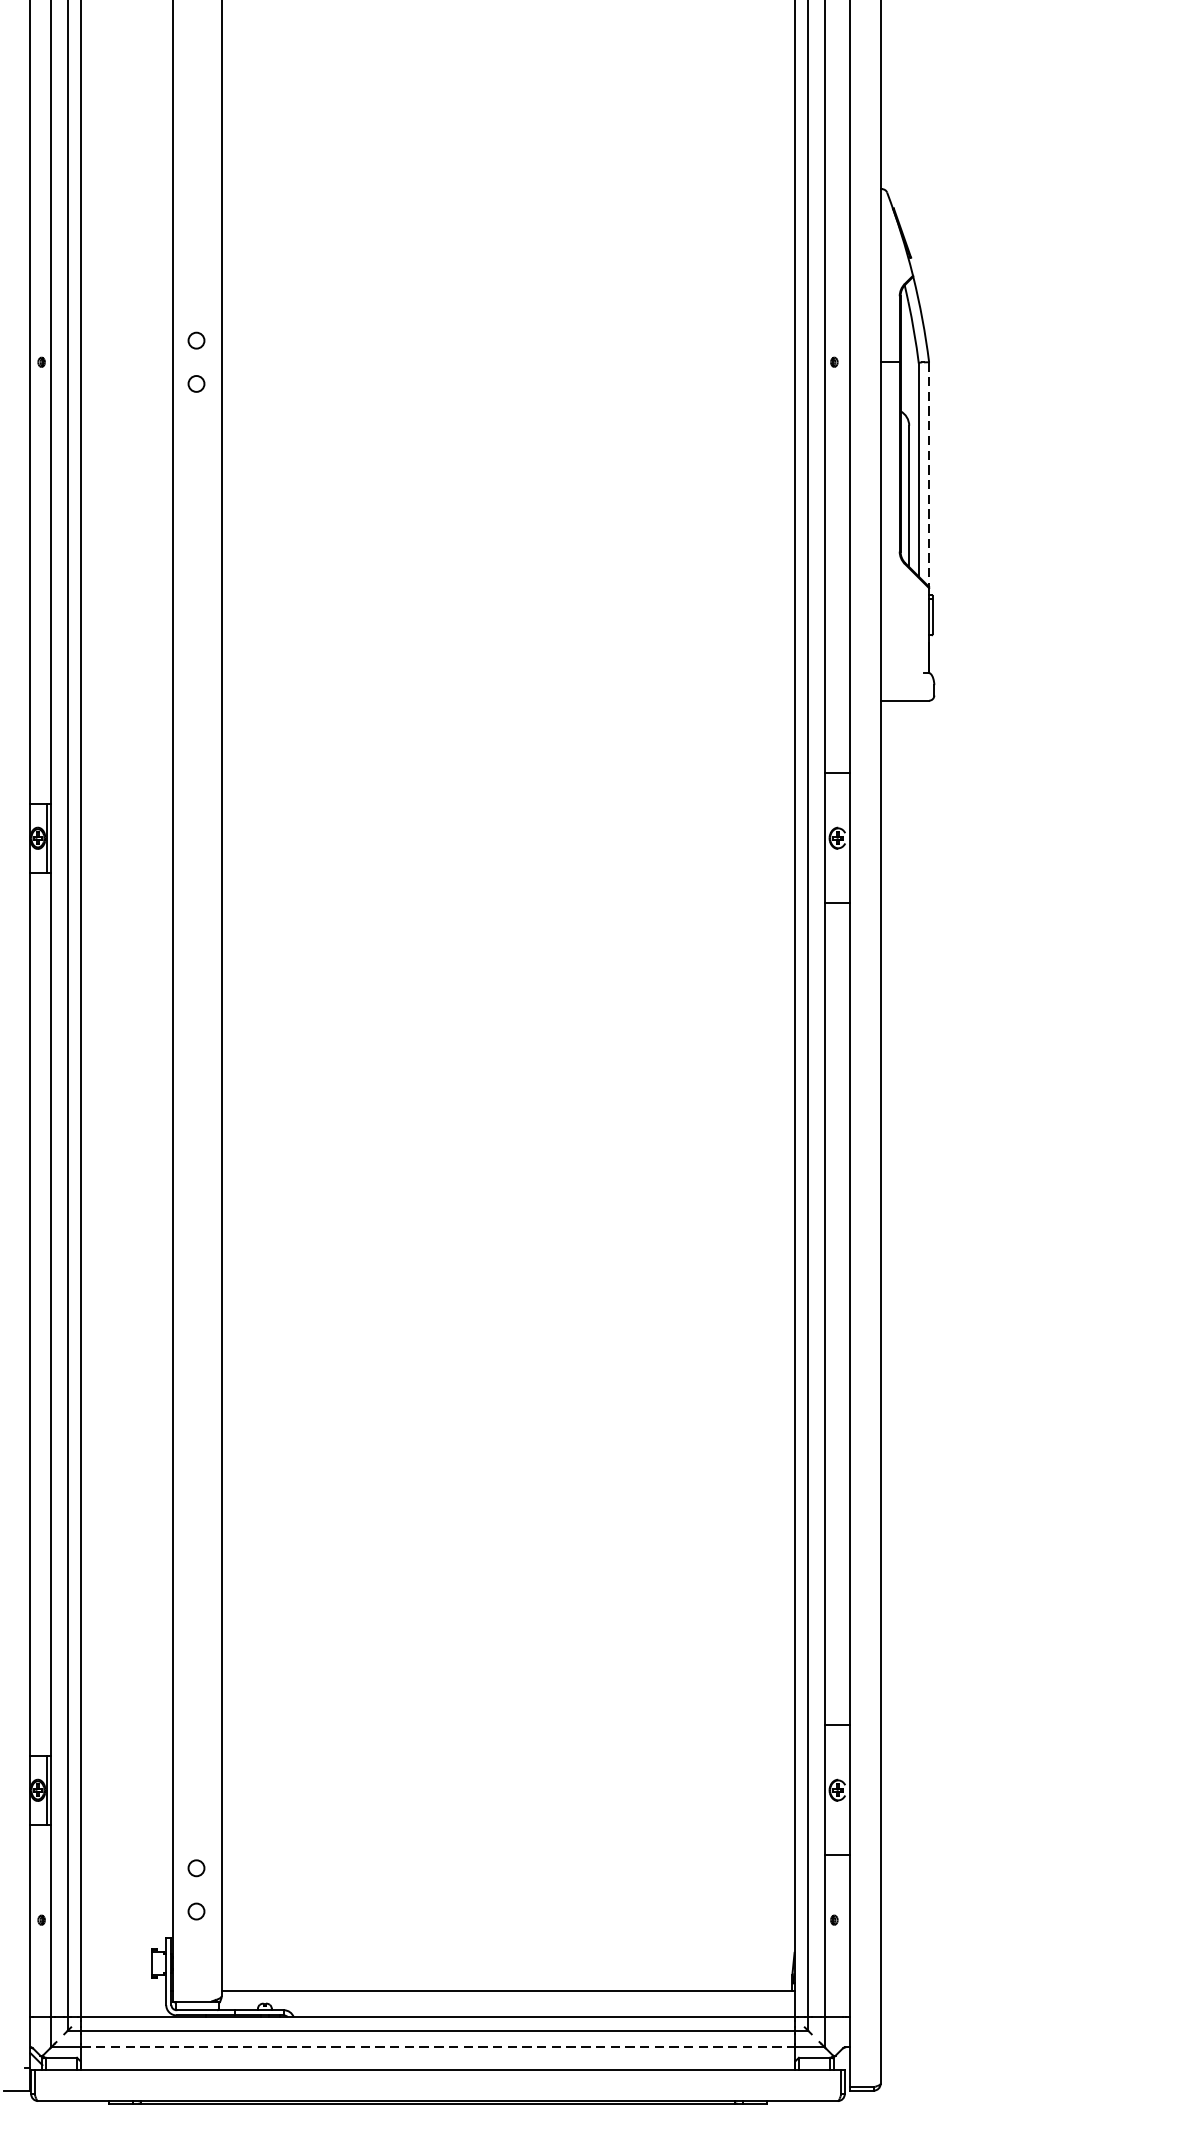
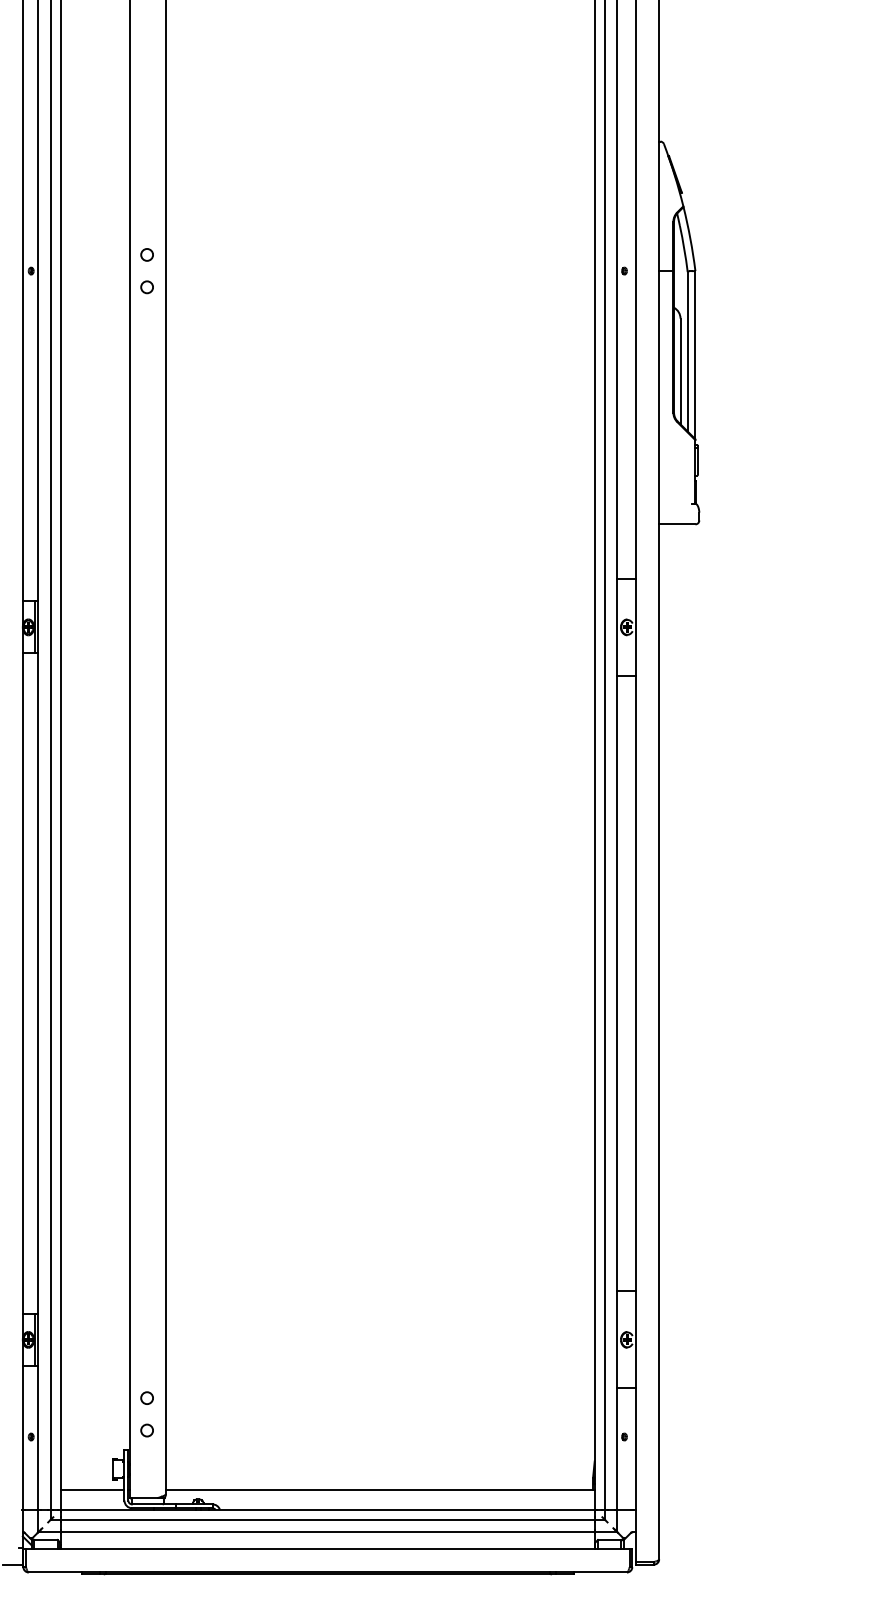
line: (929, 475) -> (695, 355), dashed -> solid
line: (123, 1991) -> (92, 1490), added
line: (437, 2047) -> (327, 1532), dashed -> solid

